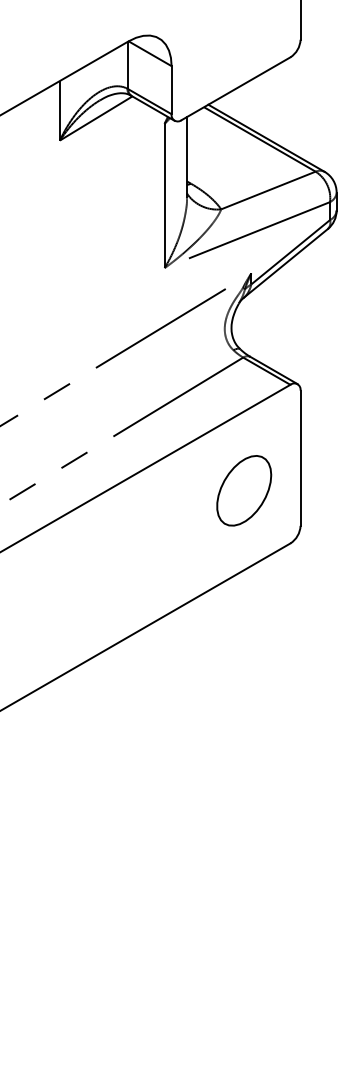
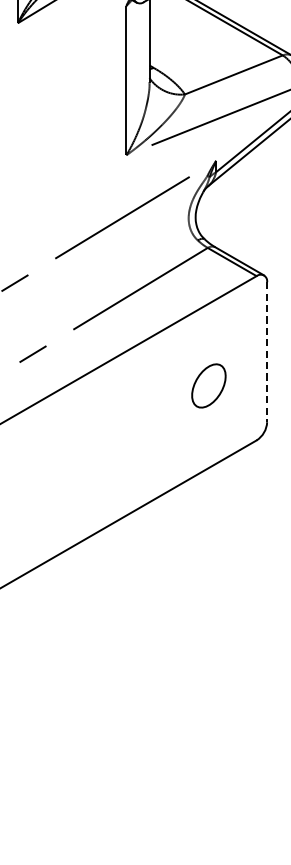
line: (300, 458) -> (267, 352), solid -> dashed
part: (244, 490) -> (209, 385), size x0.6

